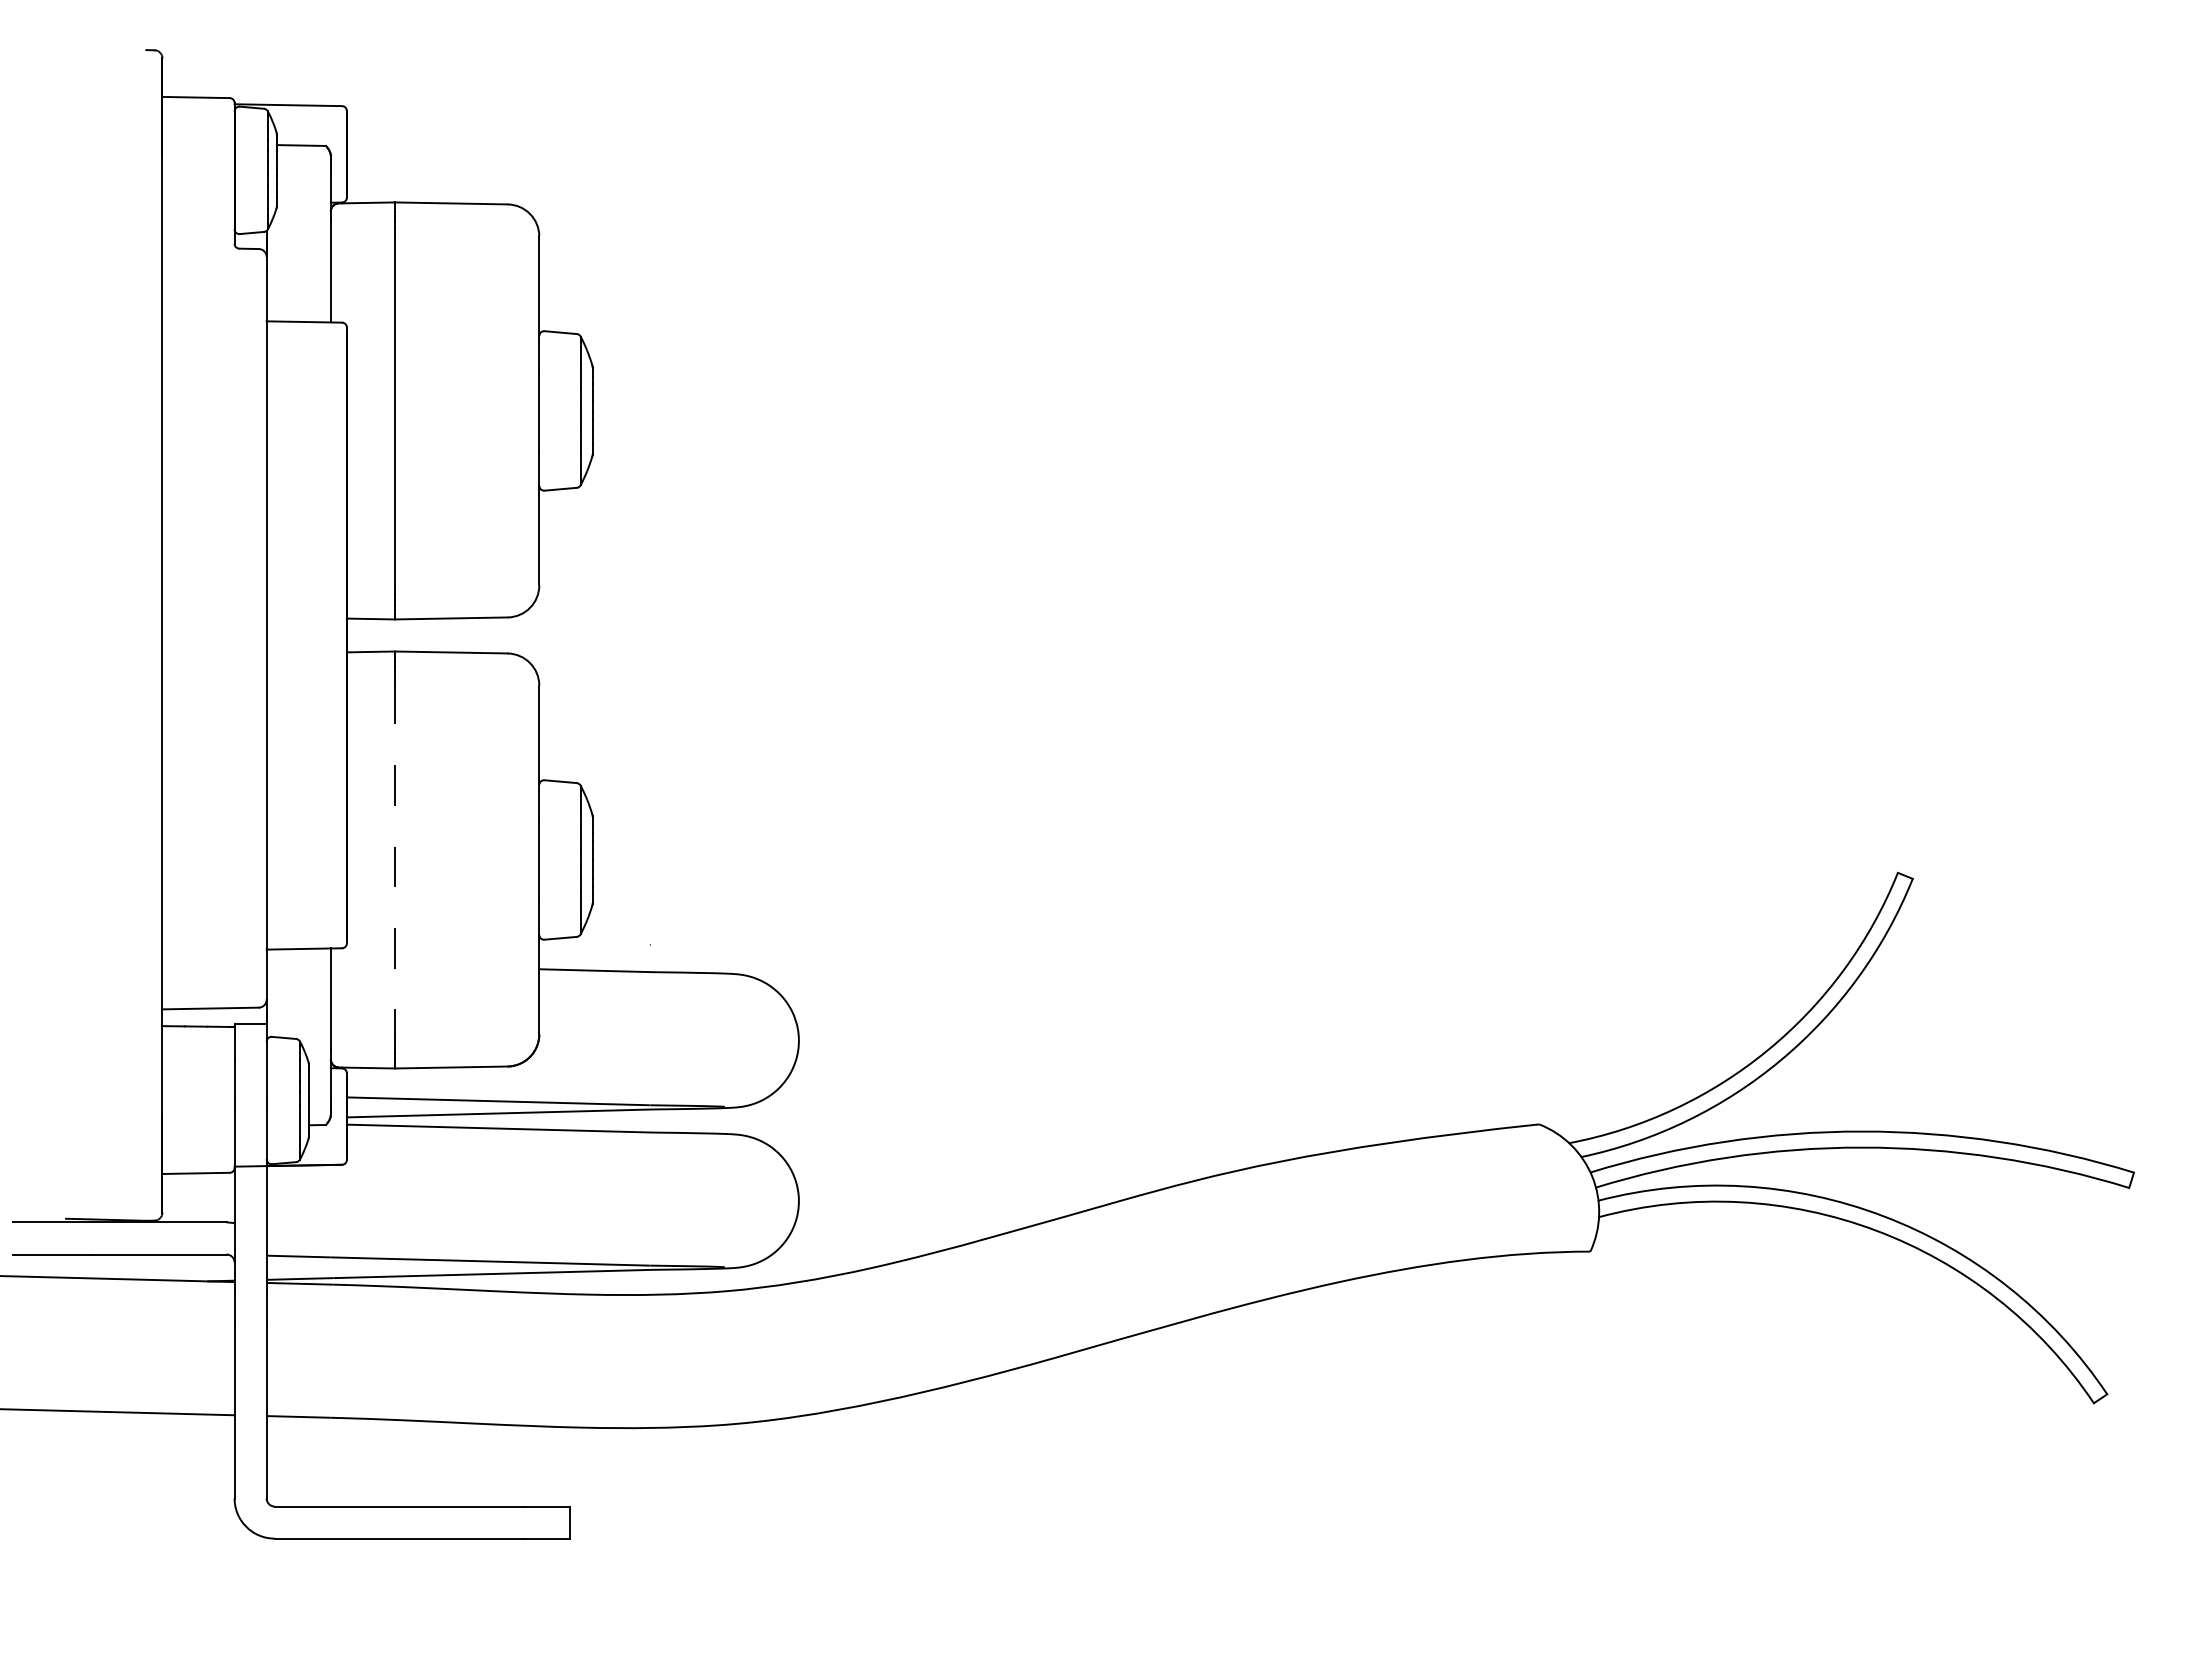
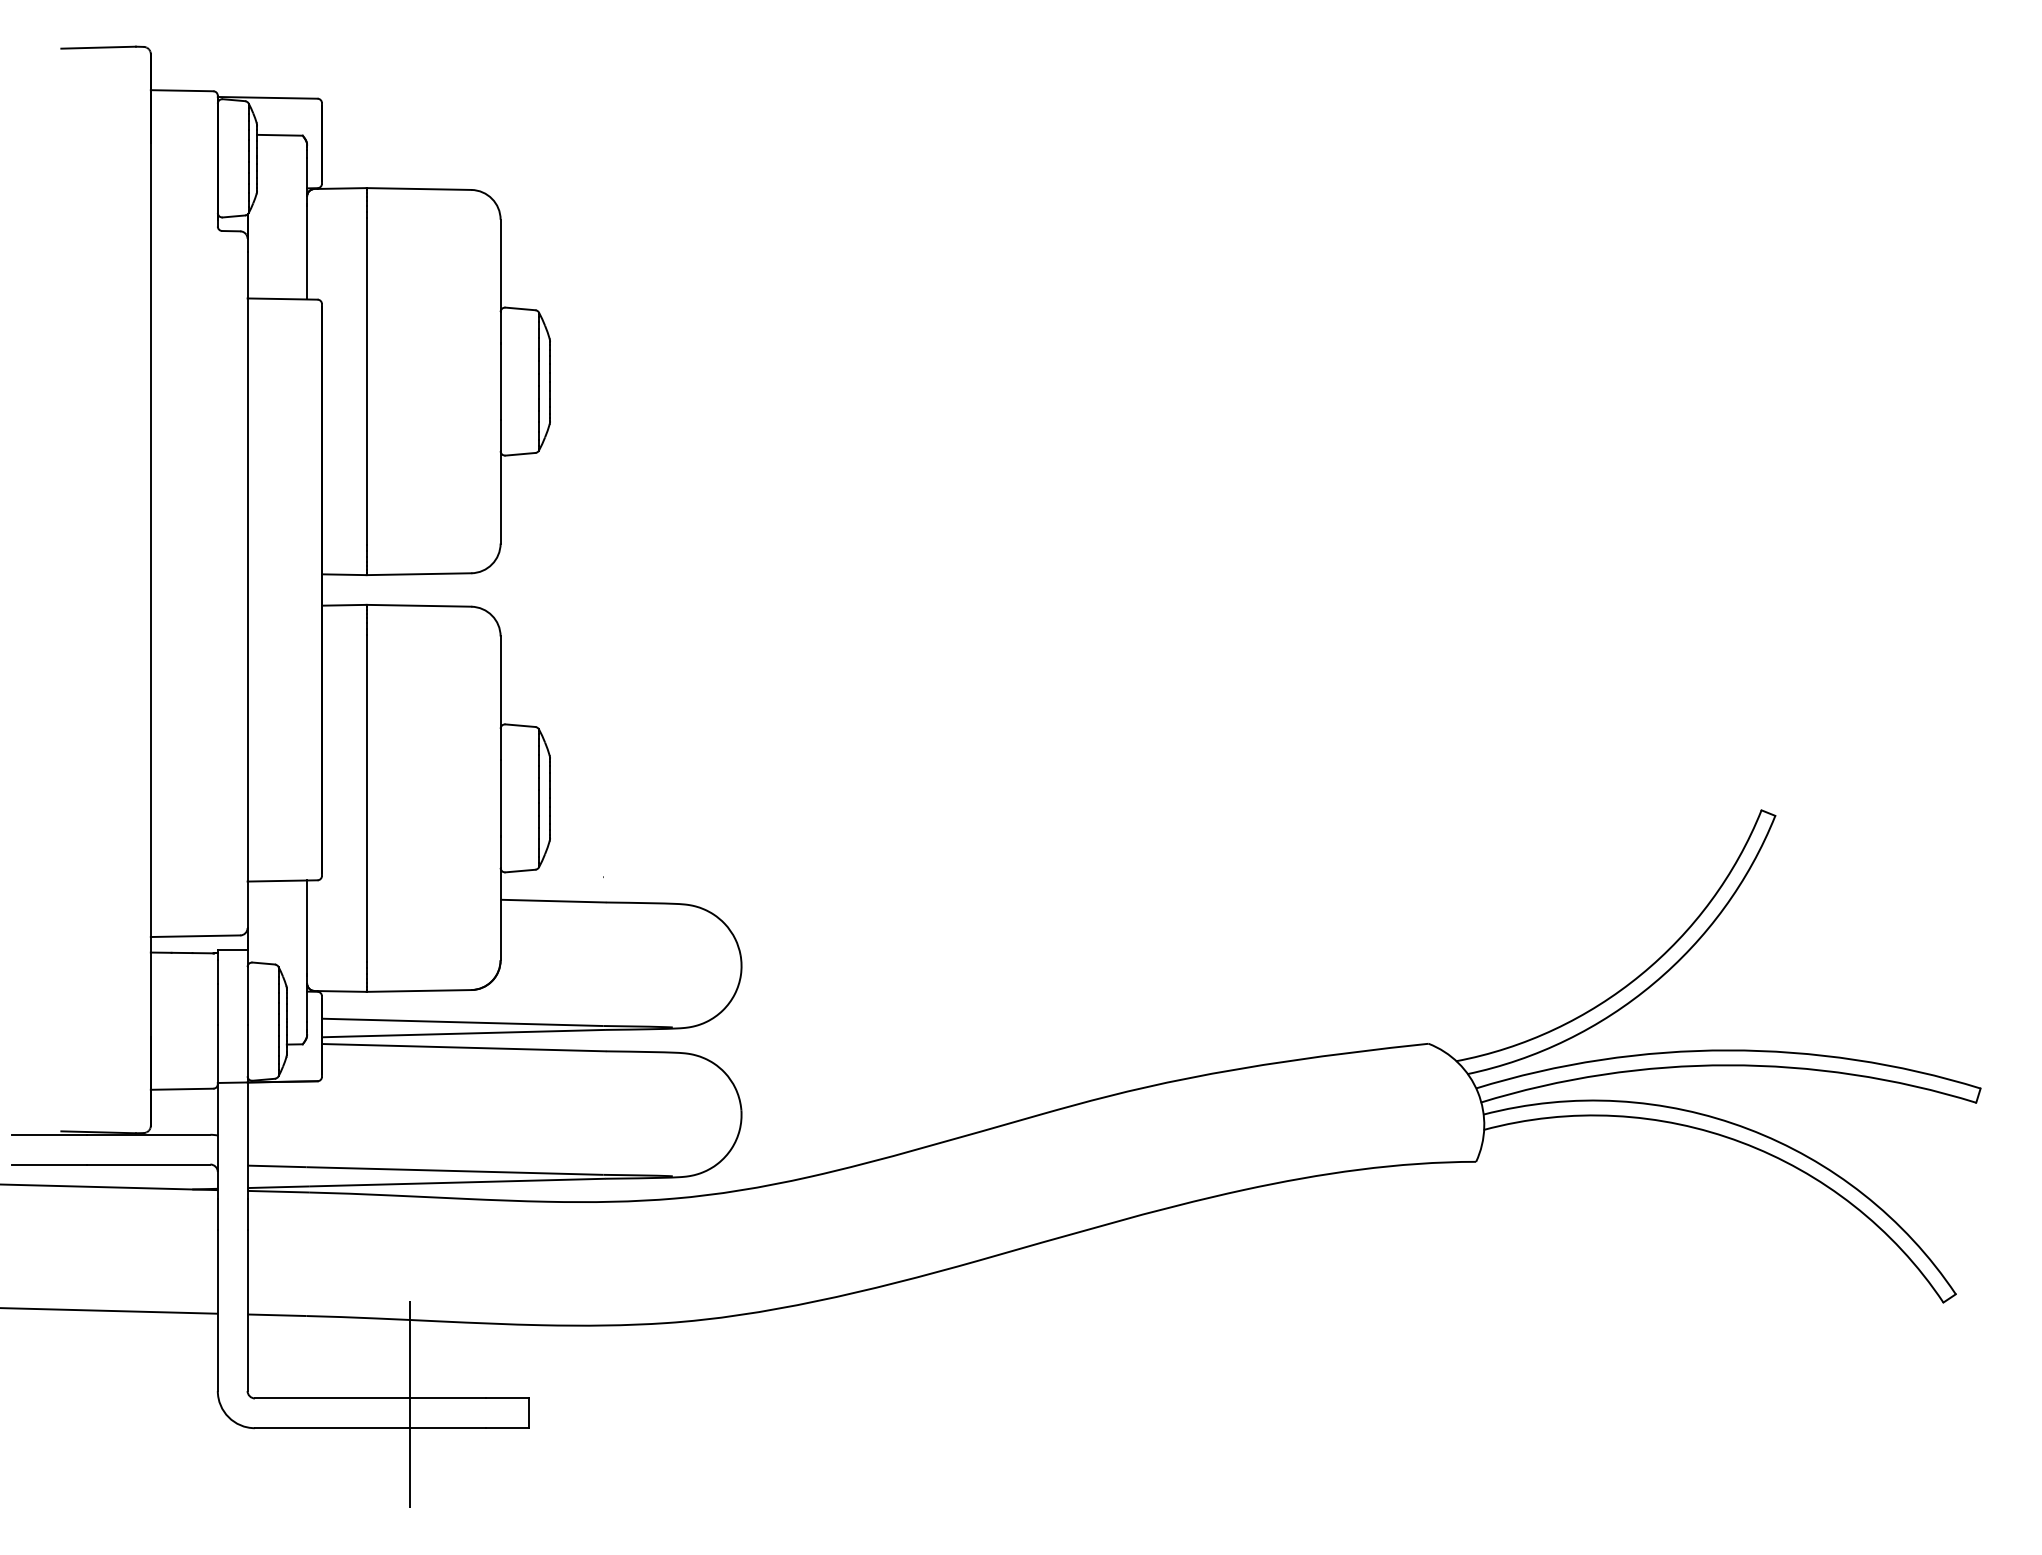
line: (105, 51) -> (98, 48), added
line: (394, 860) -> (366, 798), dashed -> solid
line: (441, 1512) -> (409, 1403), added

